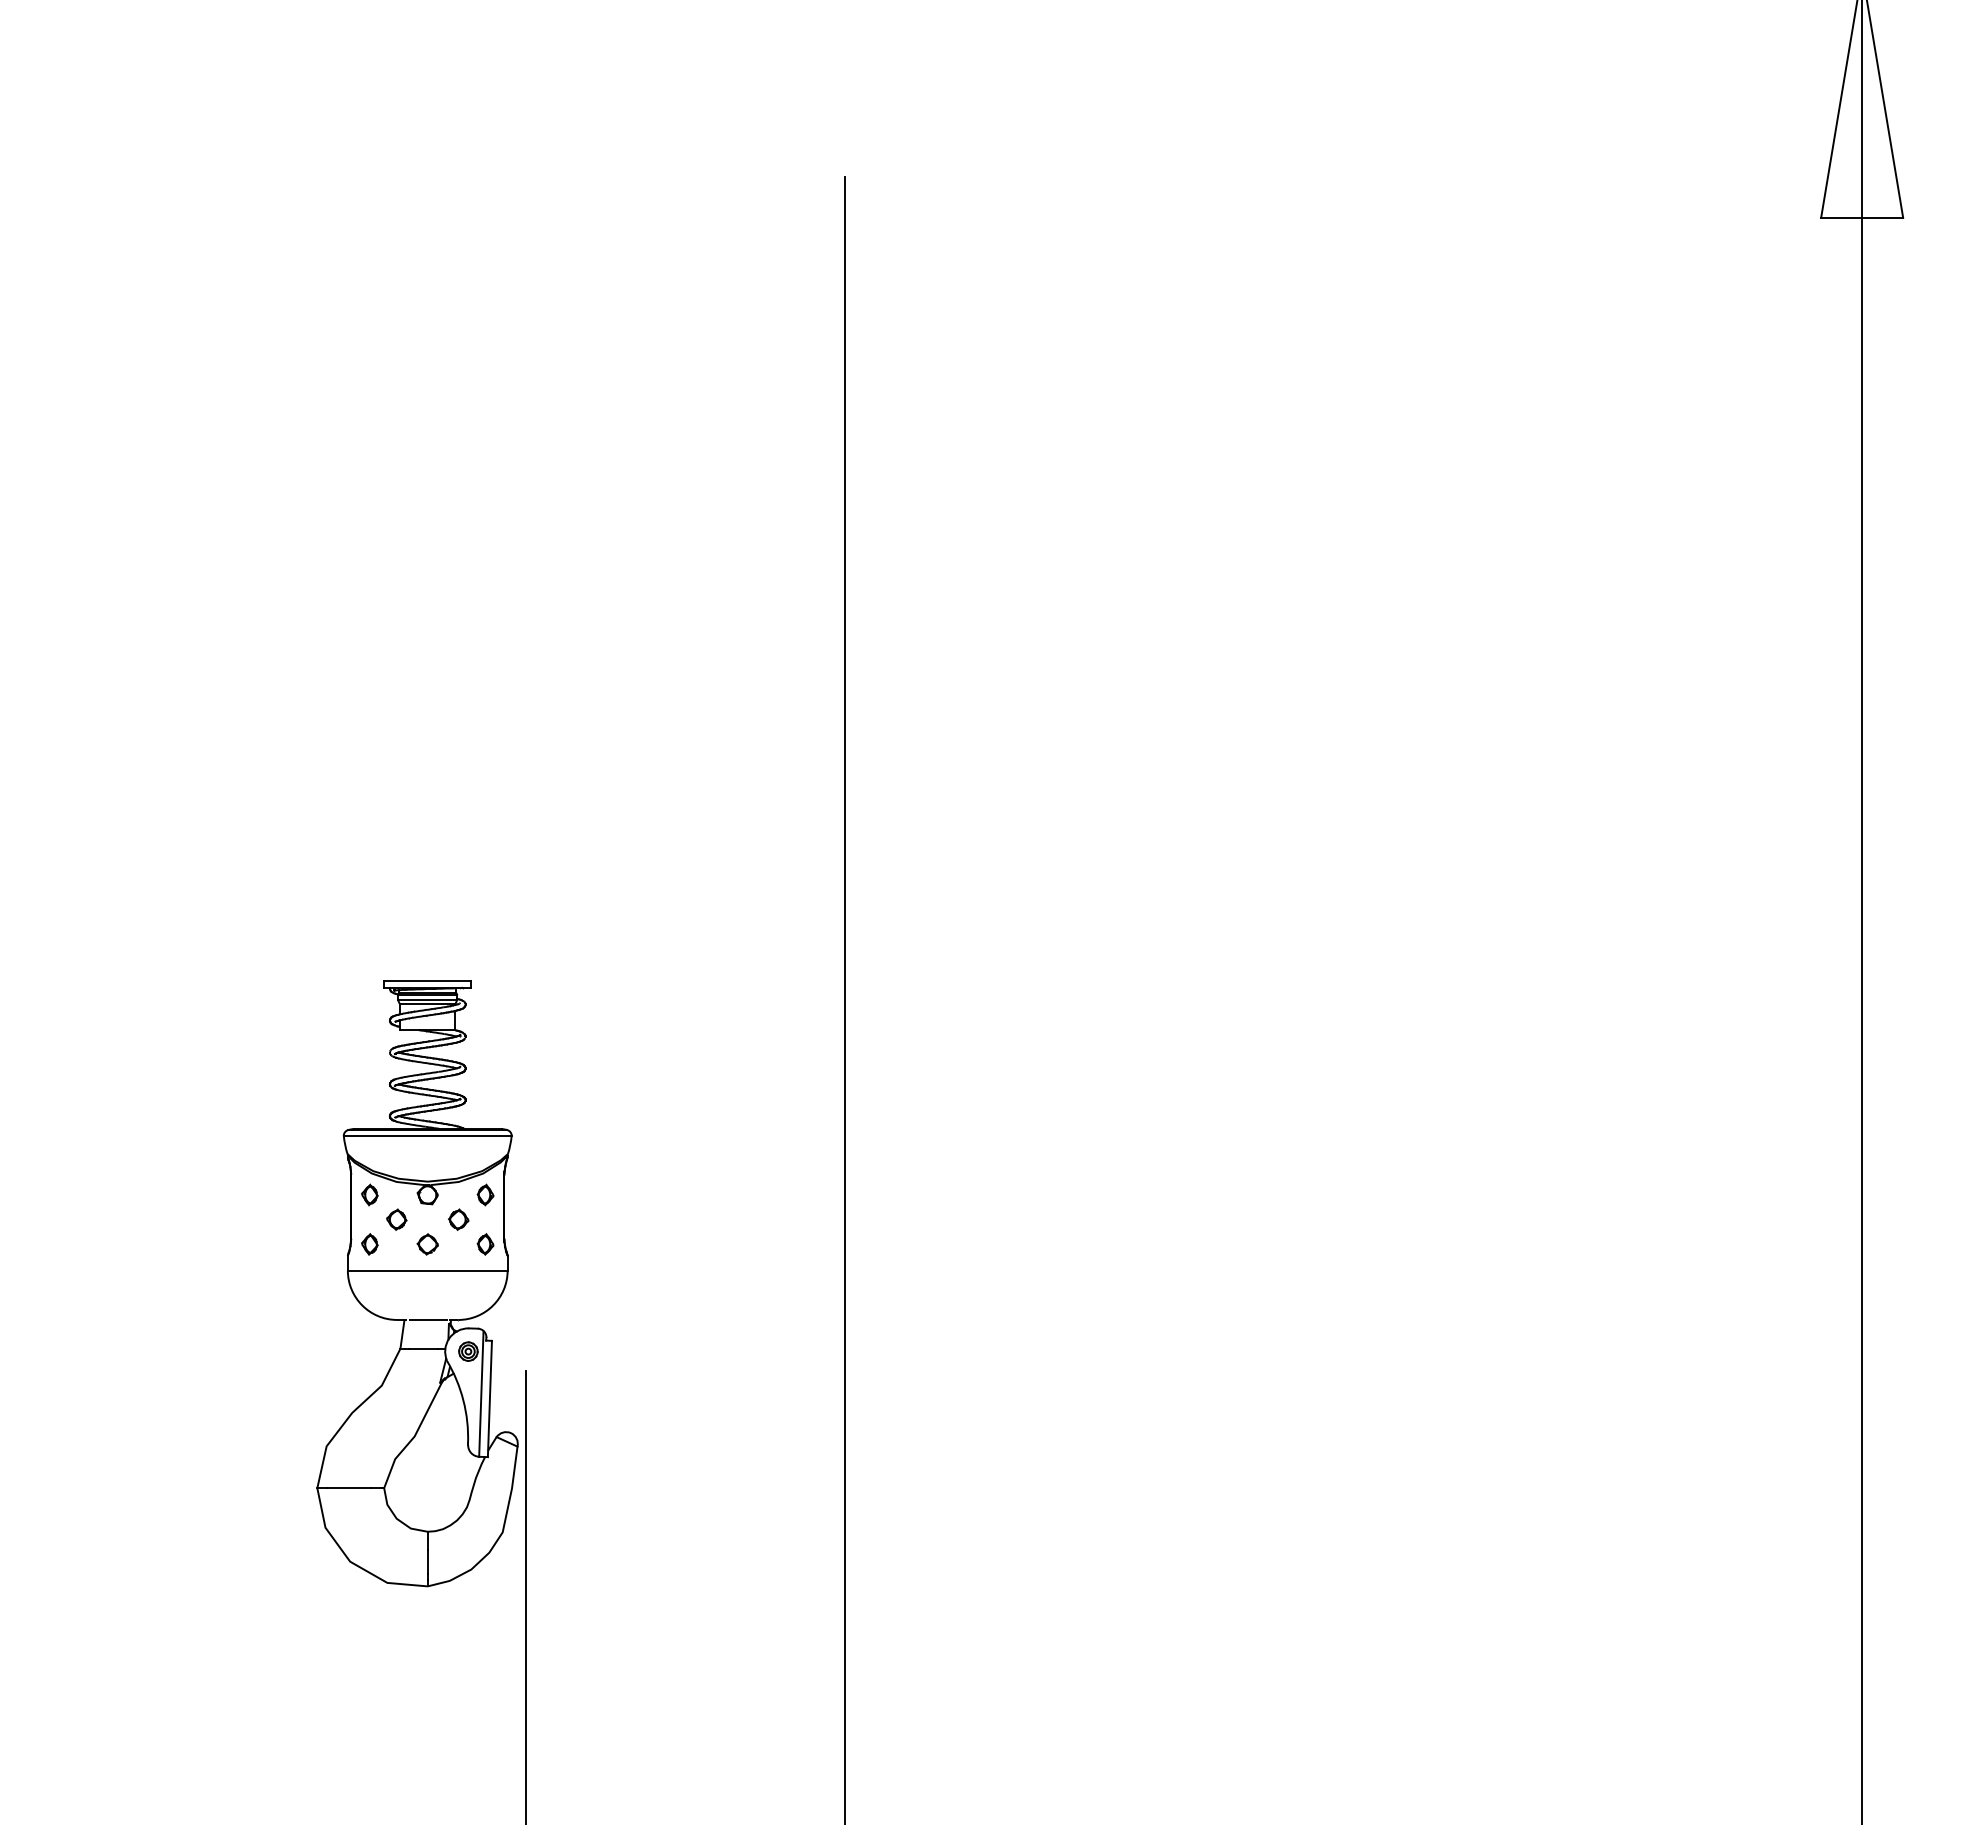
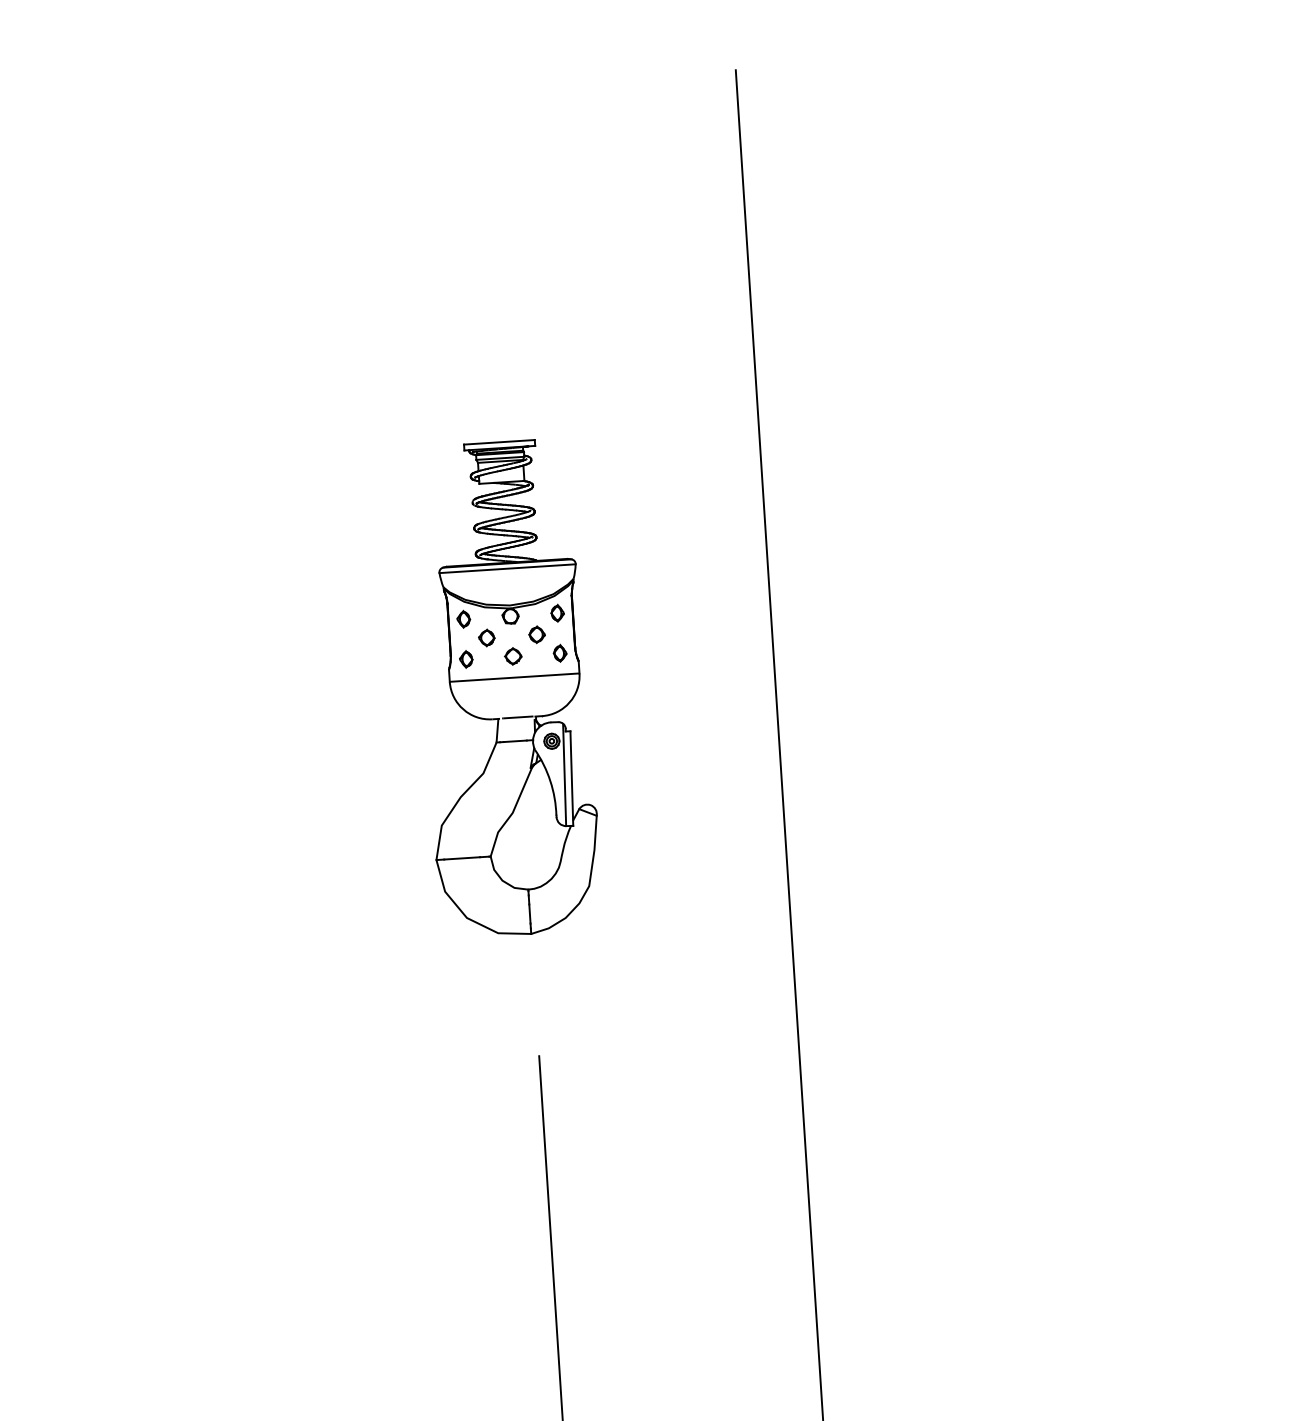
part: (417, 1283) -> (507, 688), moved

